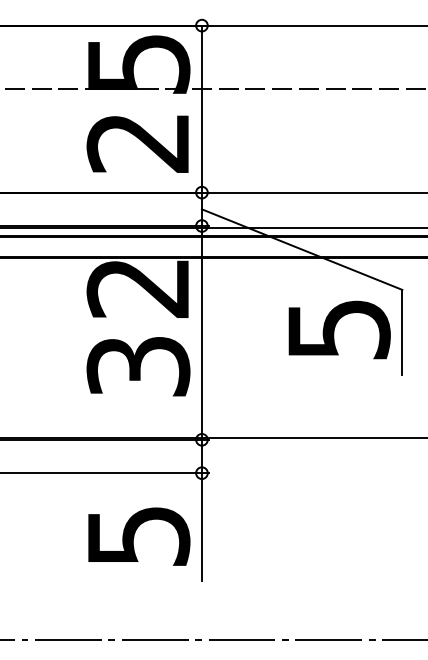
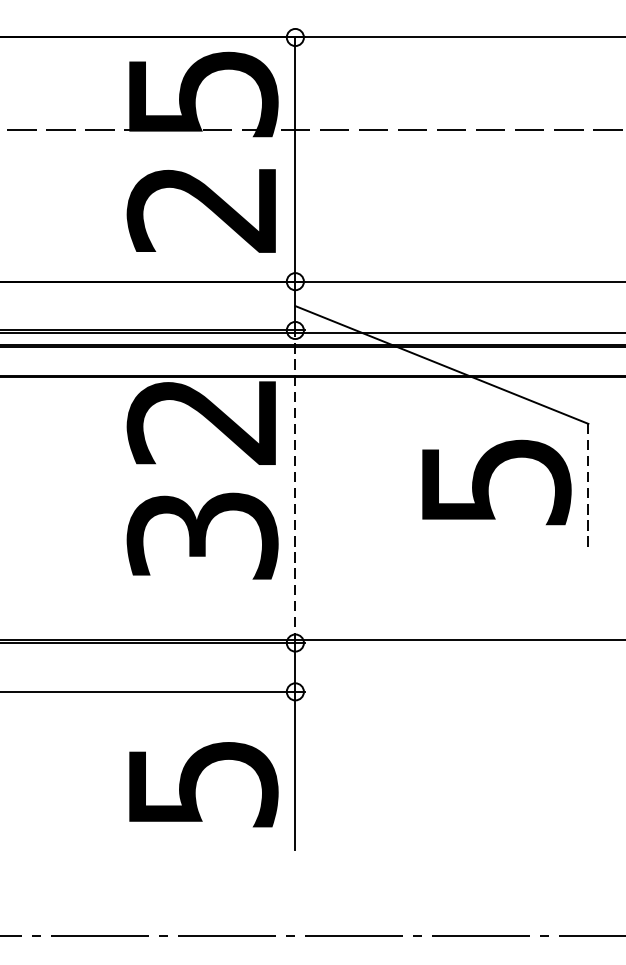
line: (201, 332) -> (294, 486), solid -> dashed
line: (402, 332) -> (588, 486), solid -> dashed

